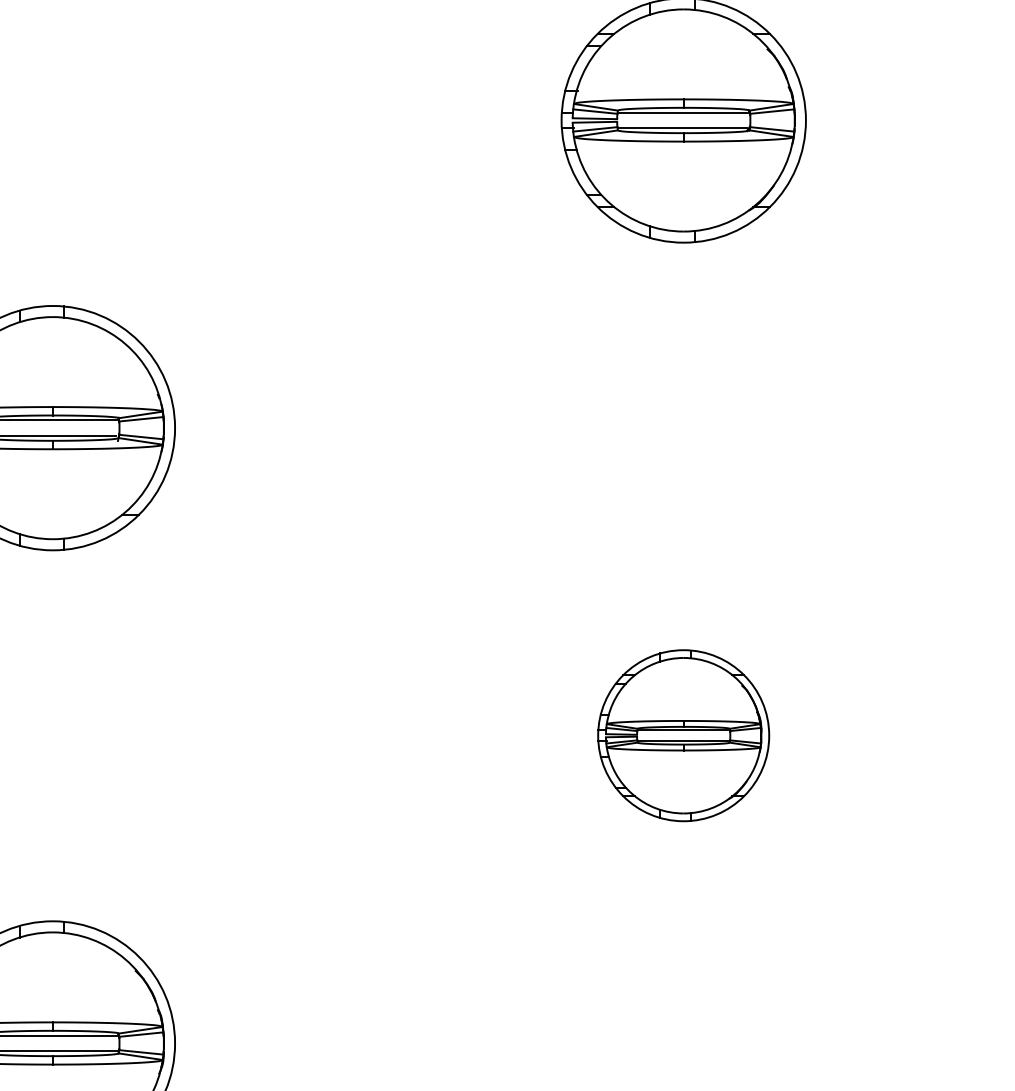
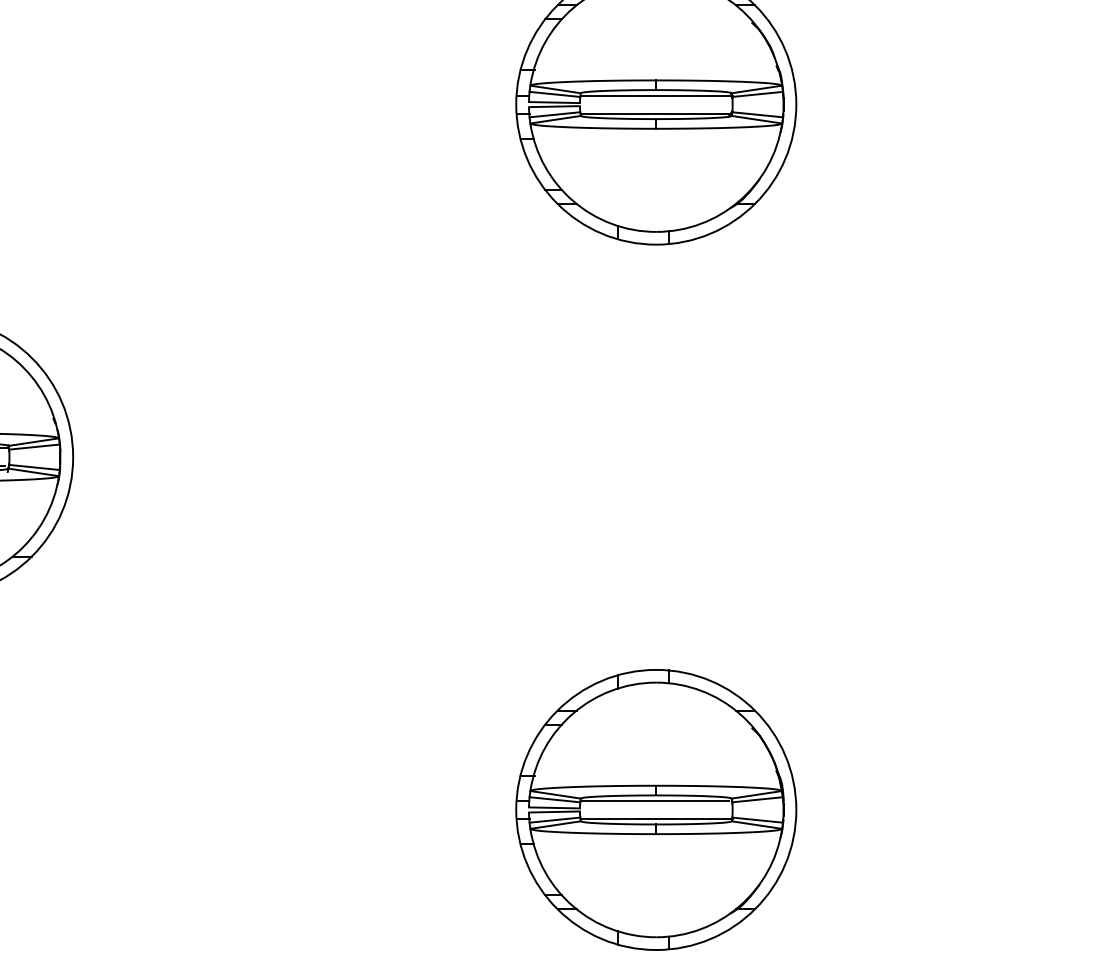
part: (683, 735) -> (655, 809), size x1.43

